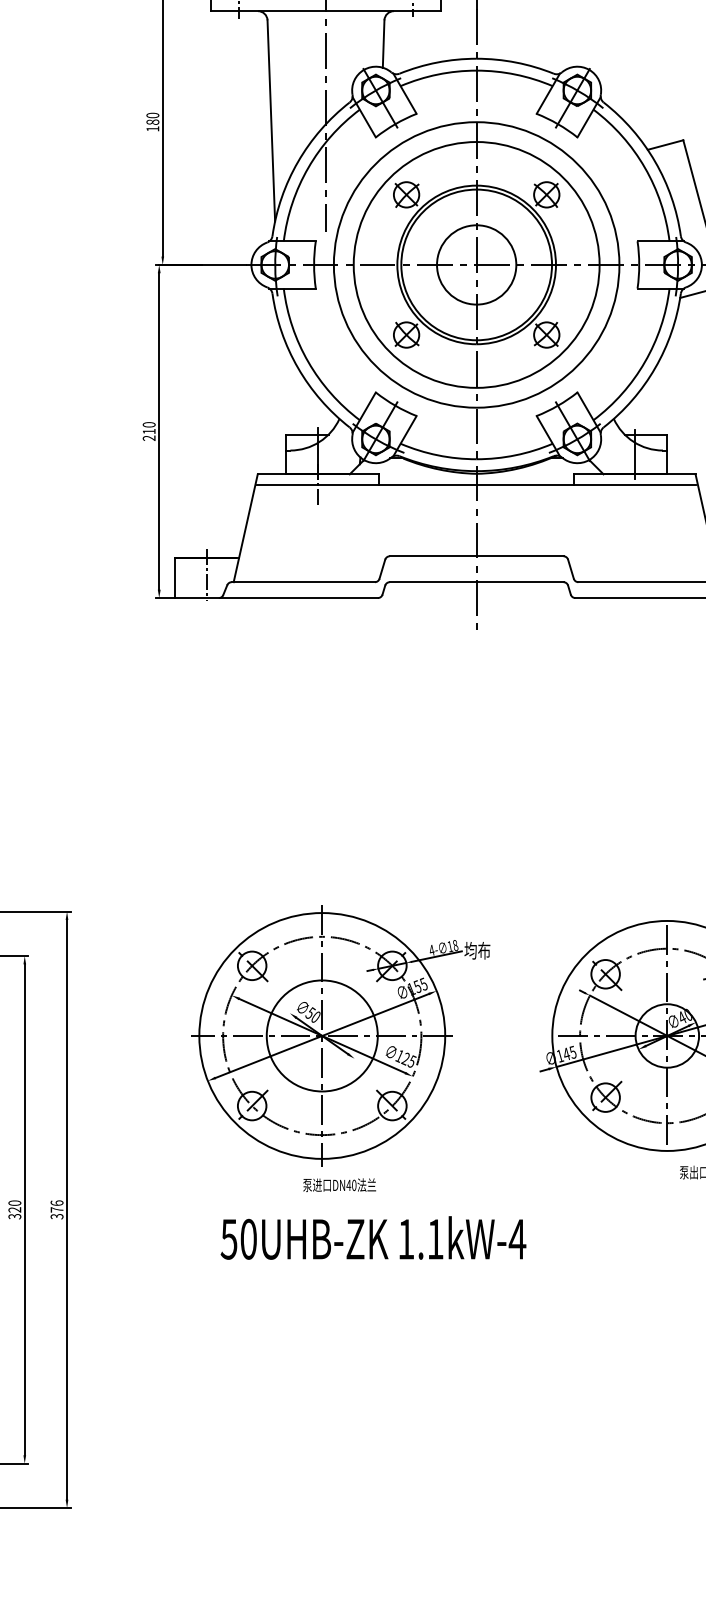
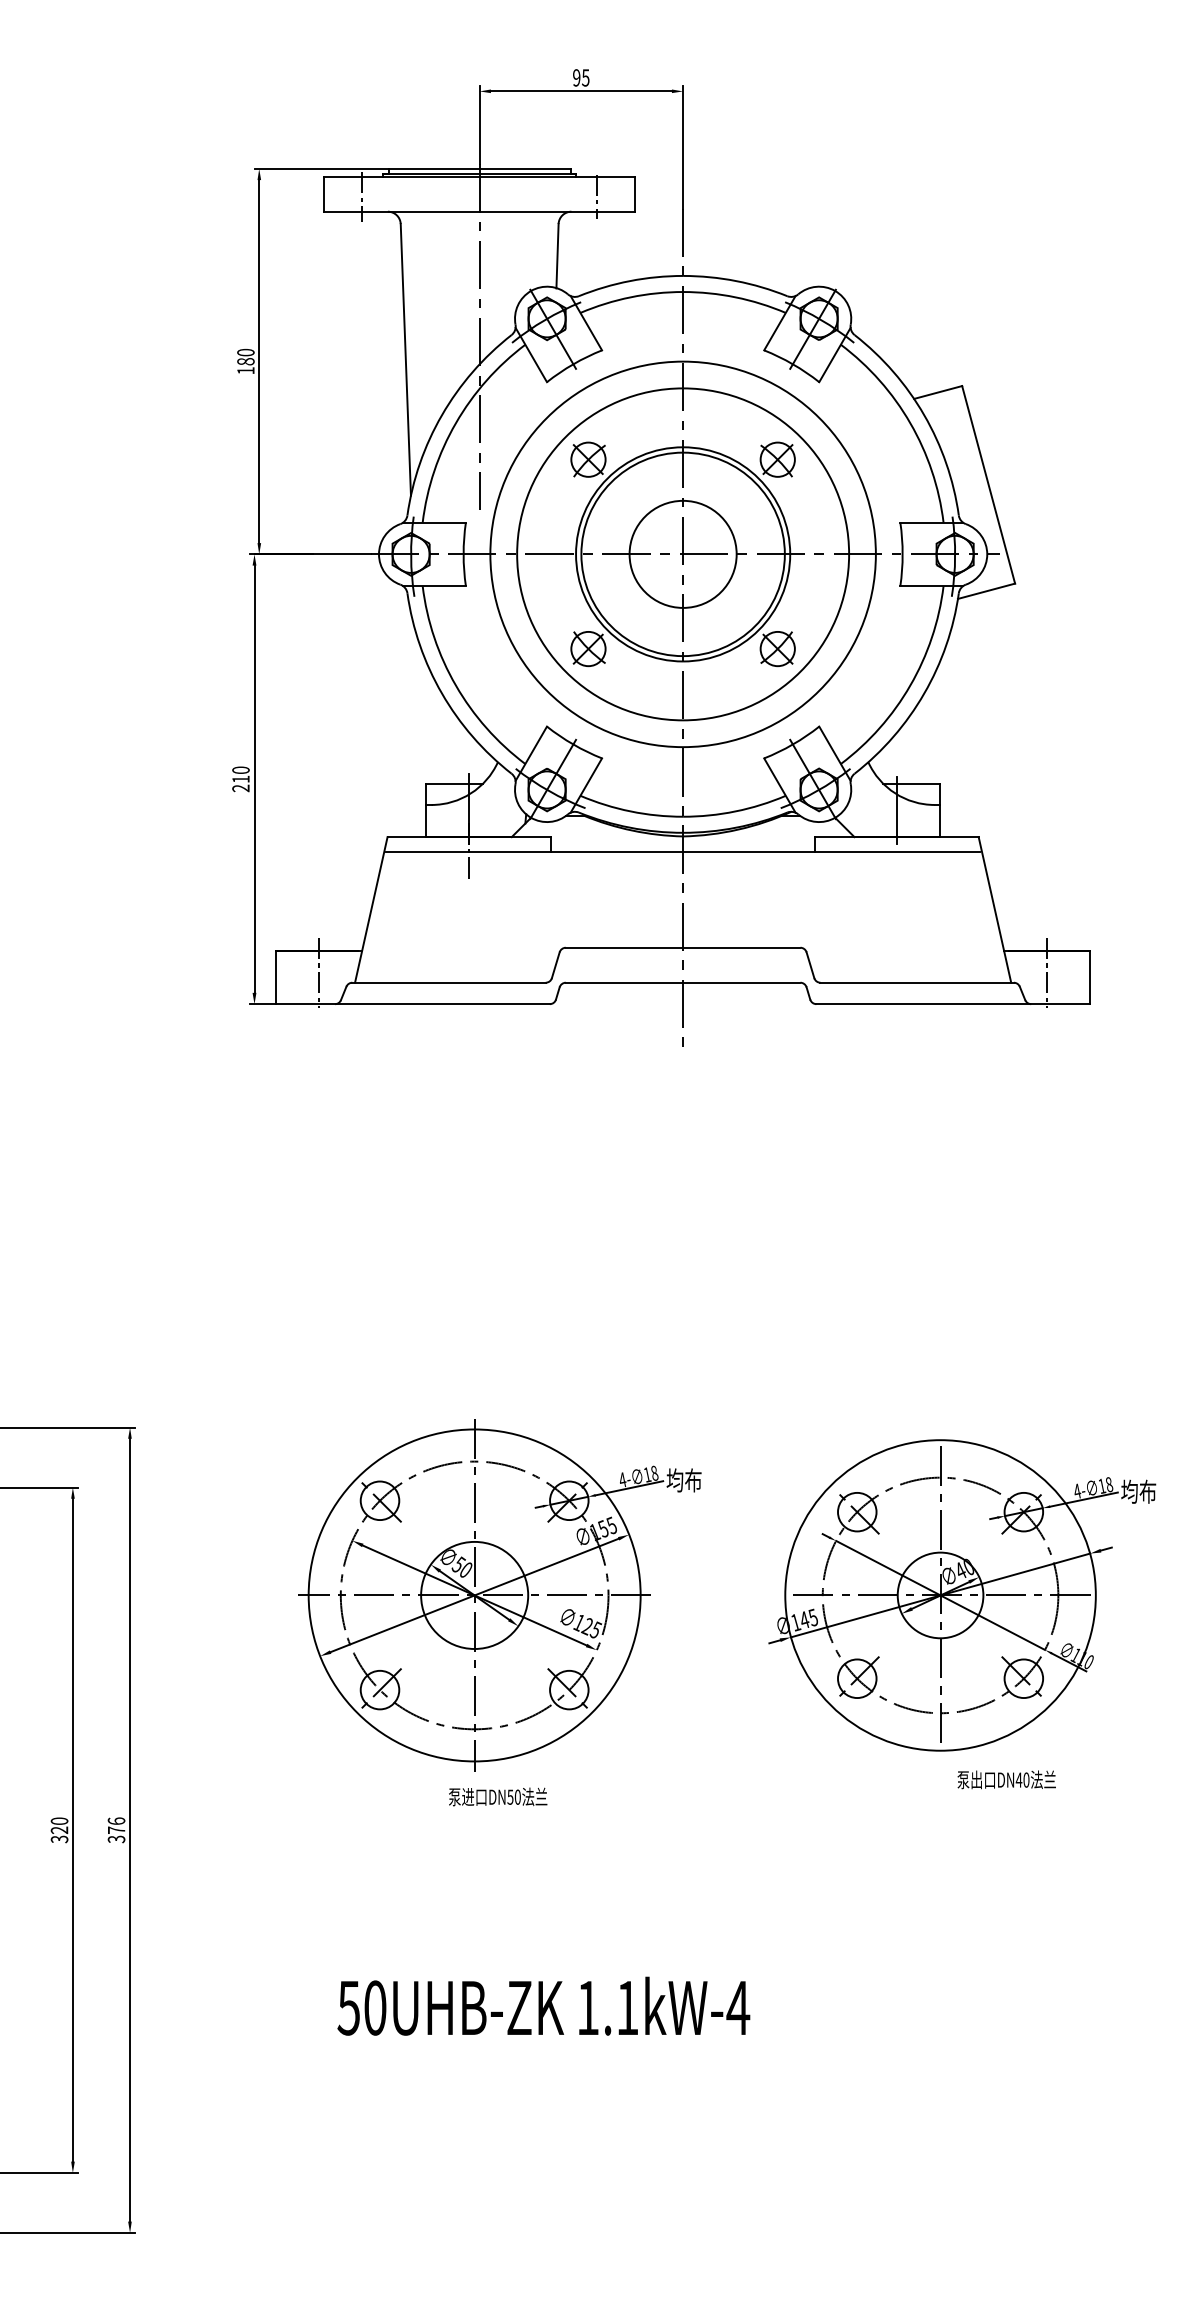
circle: (322, 1036) -> (474, 1595), size x0.71
text: (348, 1184) -> (510, 1796), DN40 -> DN50
text: (373, 1237) -> (543, 2005), moved

